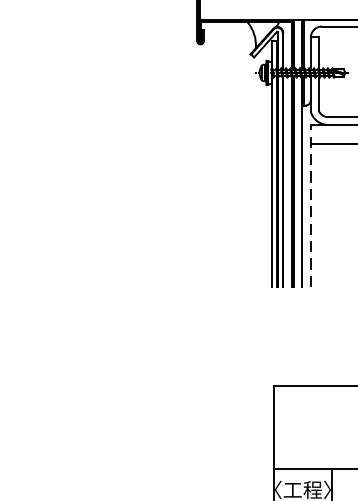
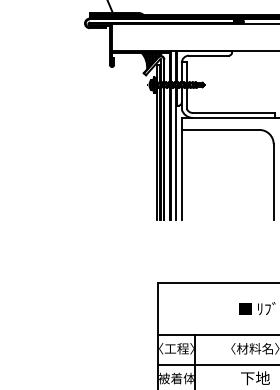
hatch: (262, 34) -> (151, 60), added
line: (310, 204) -> (181, 168), dashed -> solid

